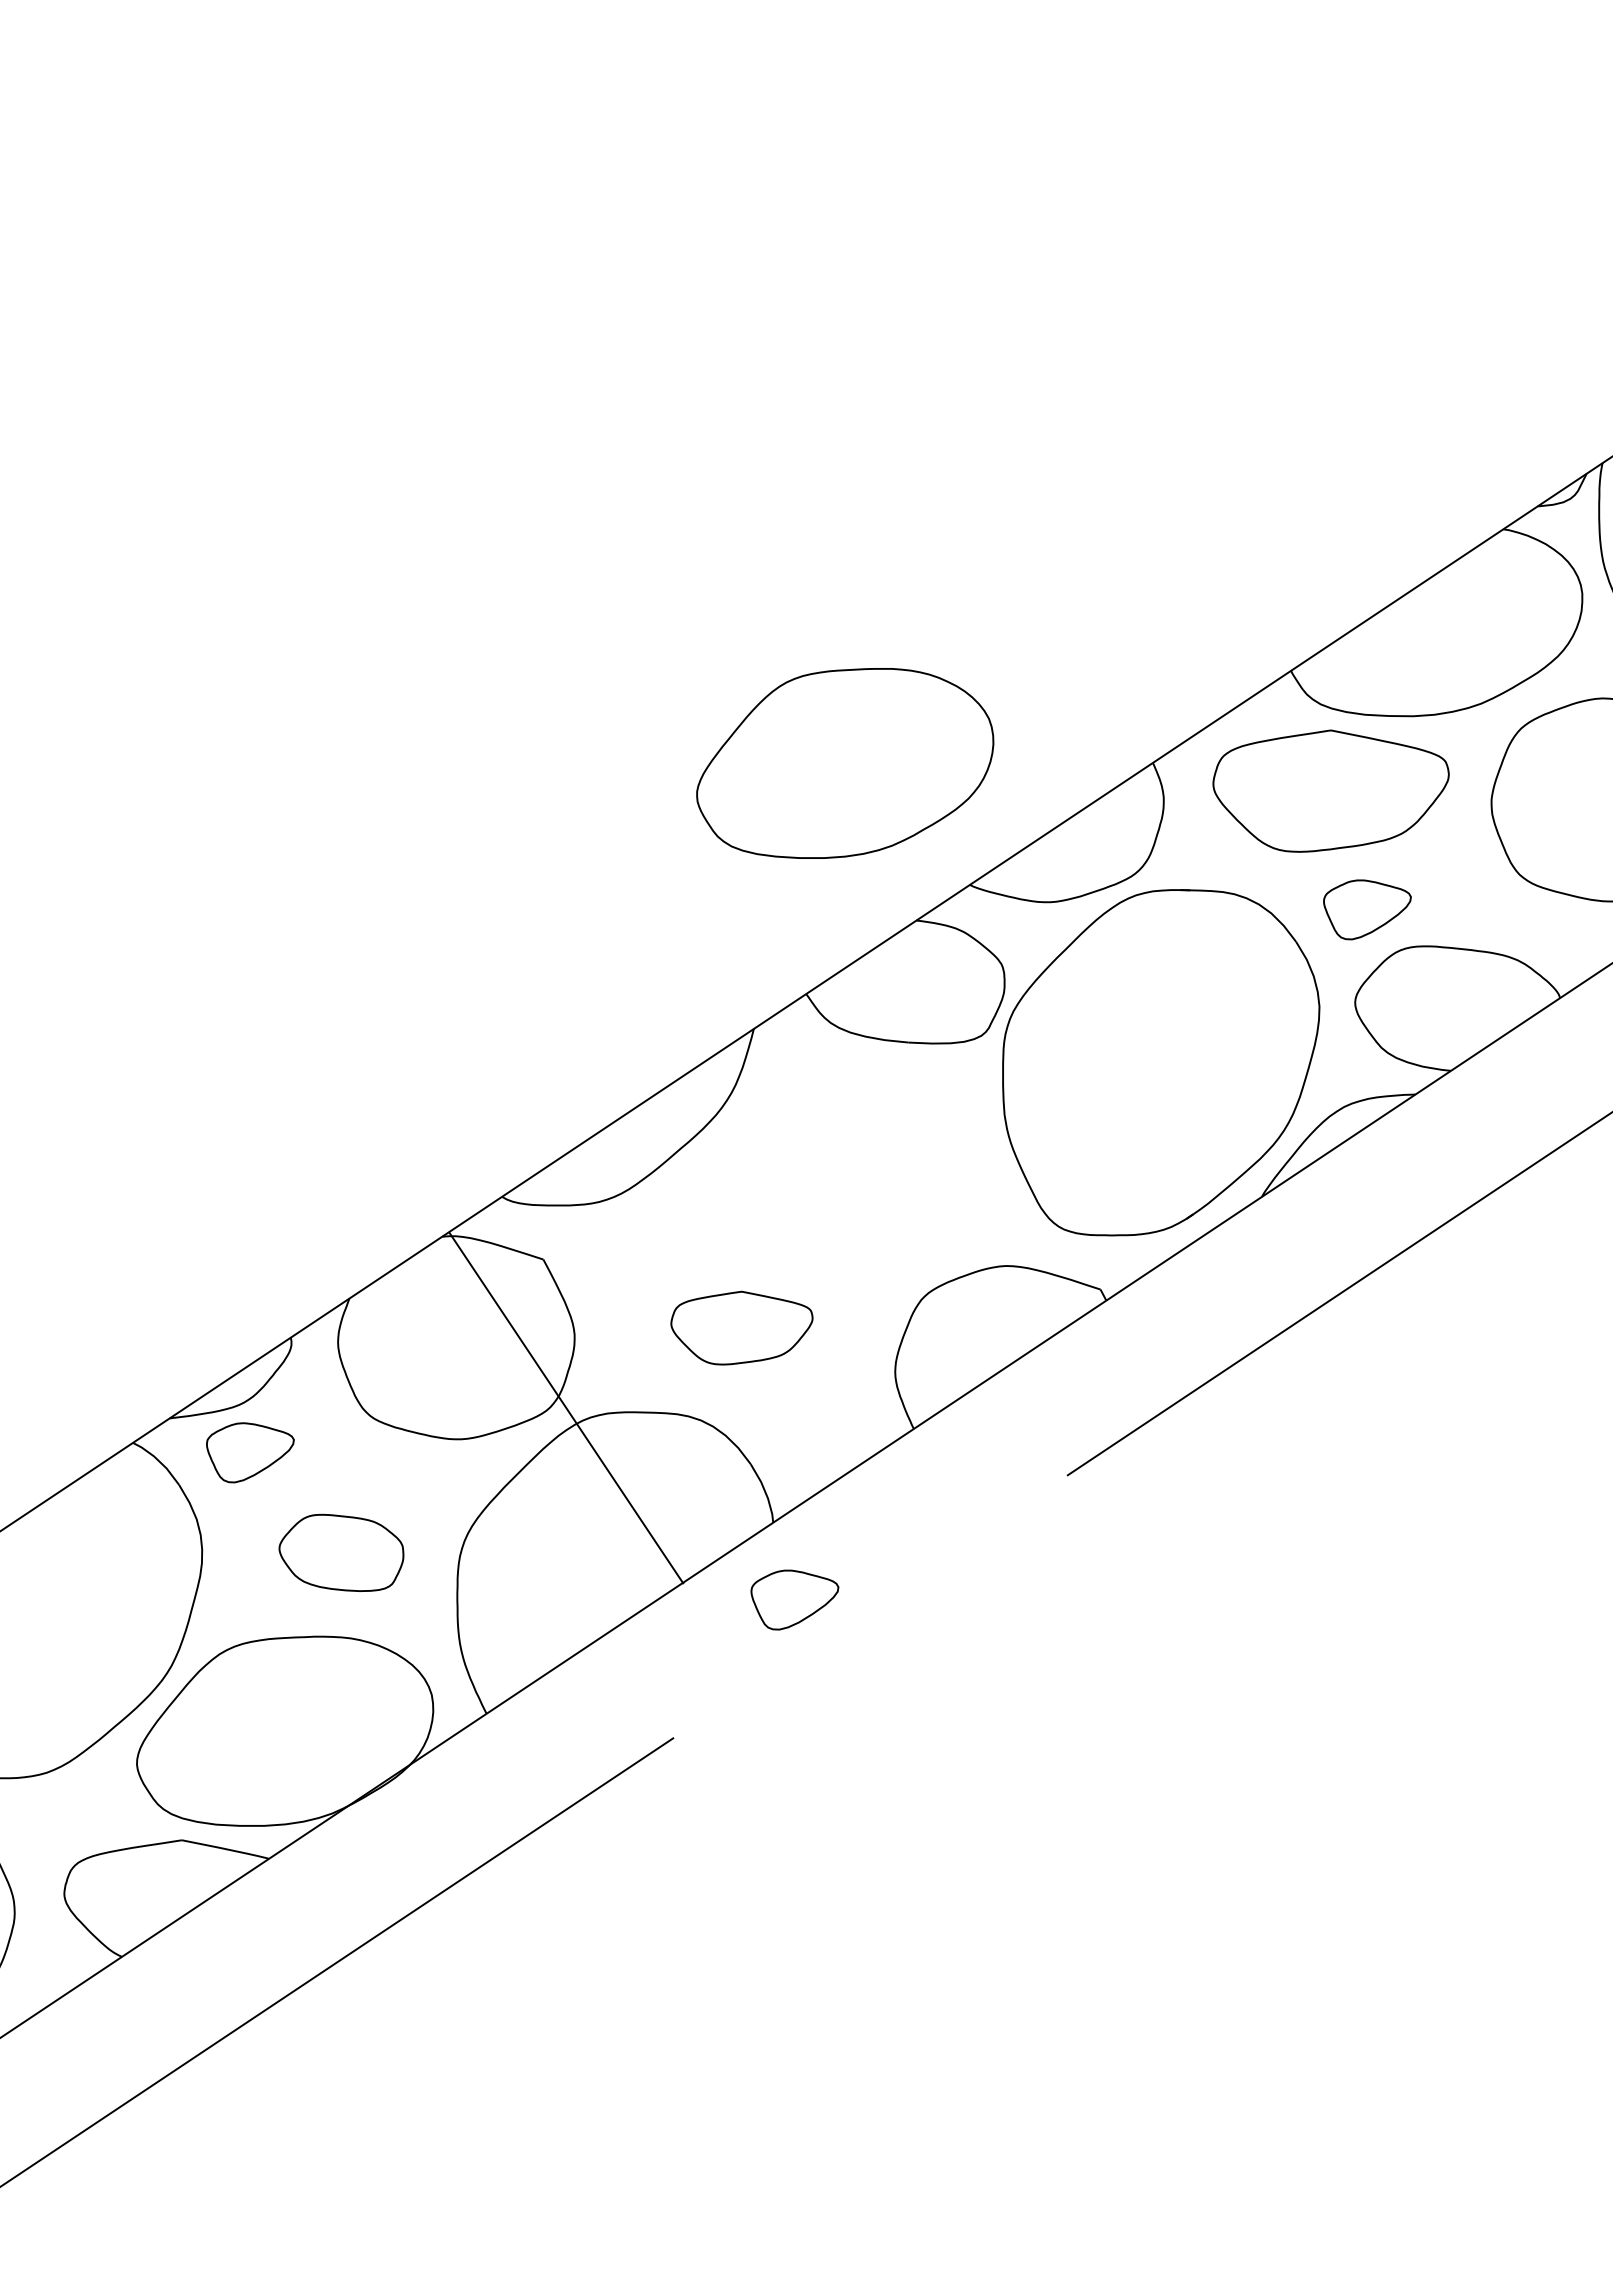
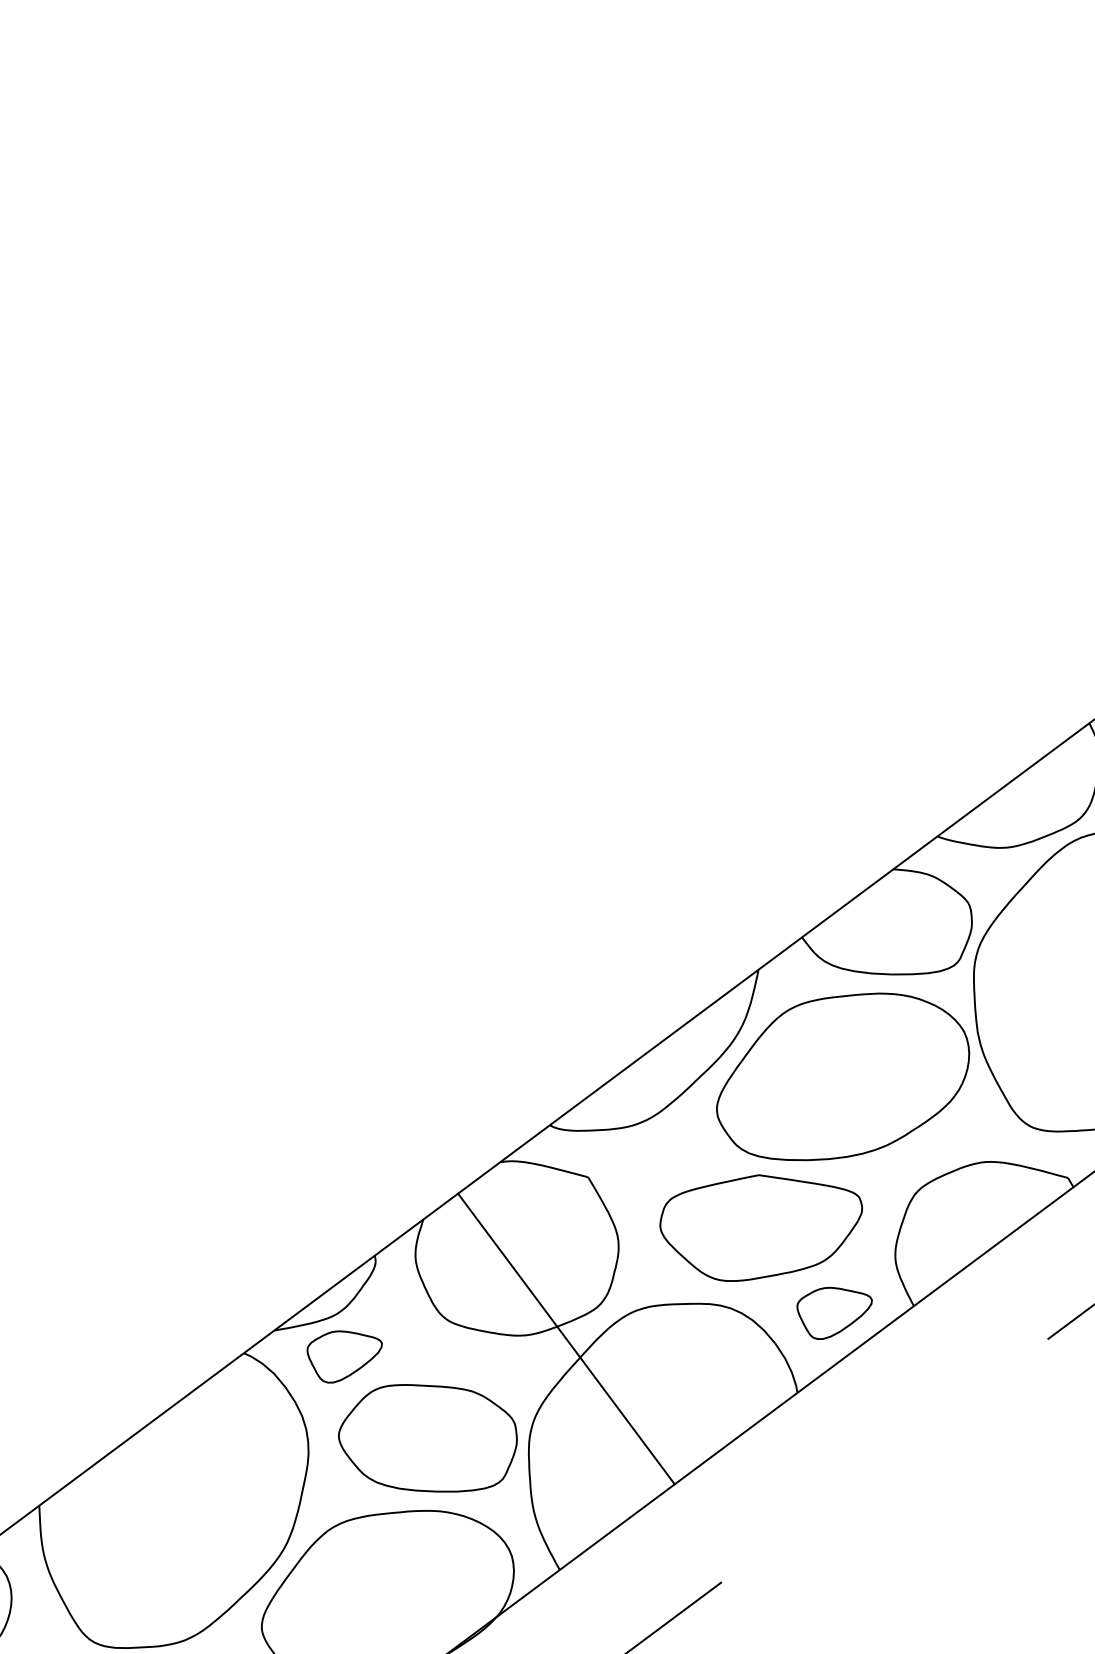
part: (845, 763) -> (843, 1076), moved
part: (741, 1327) -> (761, 1226), size x1.67
line: (566, 1407) -> (566, 1338), moved
part: (341, 1552) -> (427, 1437), size x1.67
part: (794, 1599) -> (834, 1312), moved

